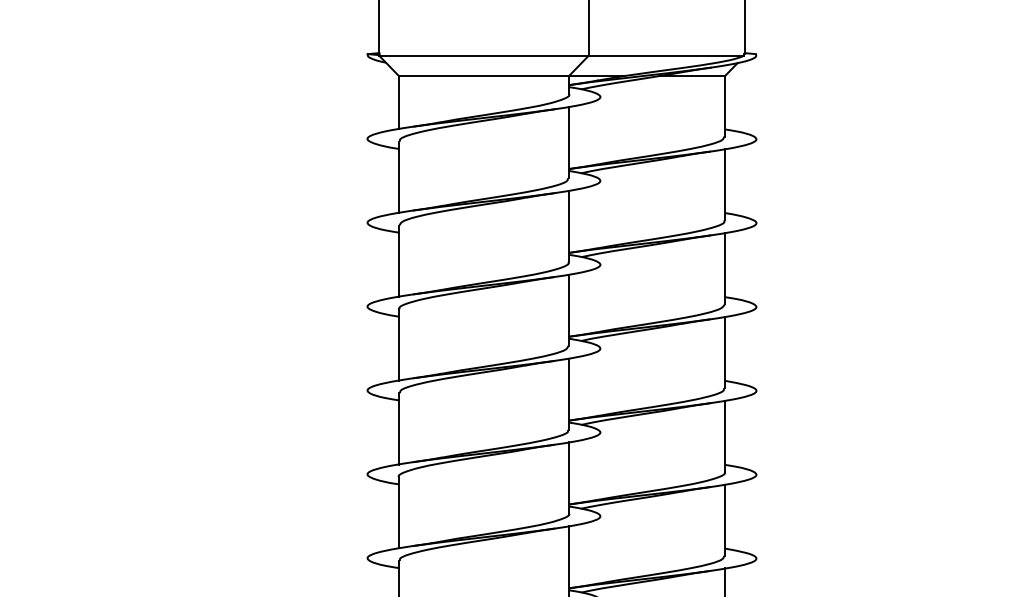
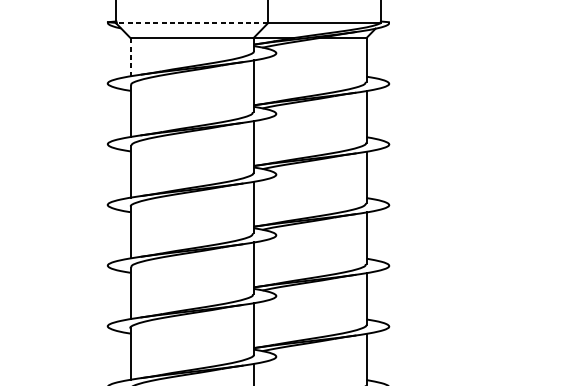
line: (484, 55) -> (192, 23), solid -> dashed
line: (398, 102) -> (130, 57), solid -> dashed

